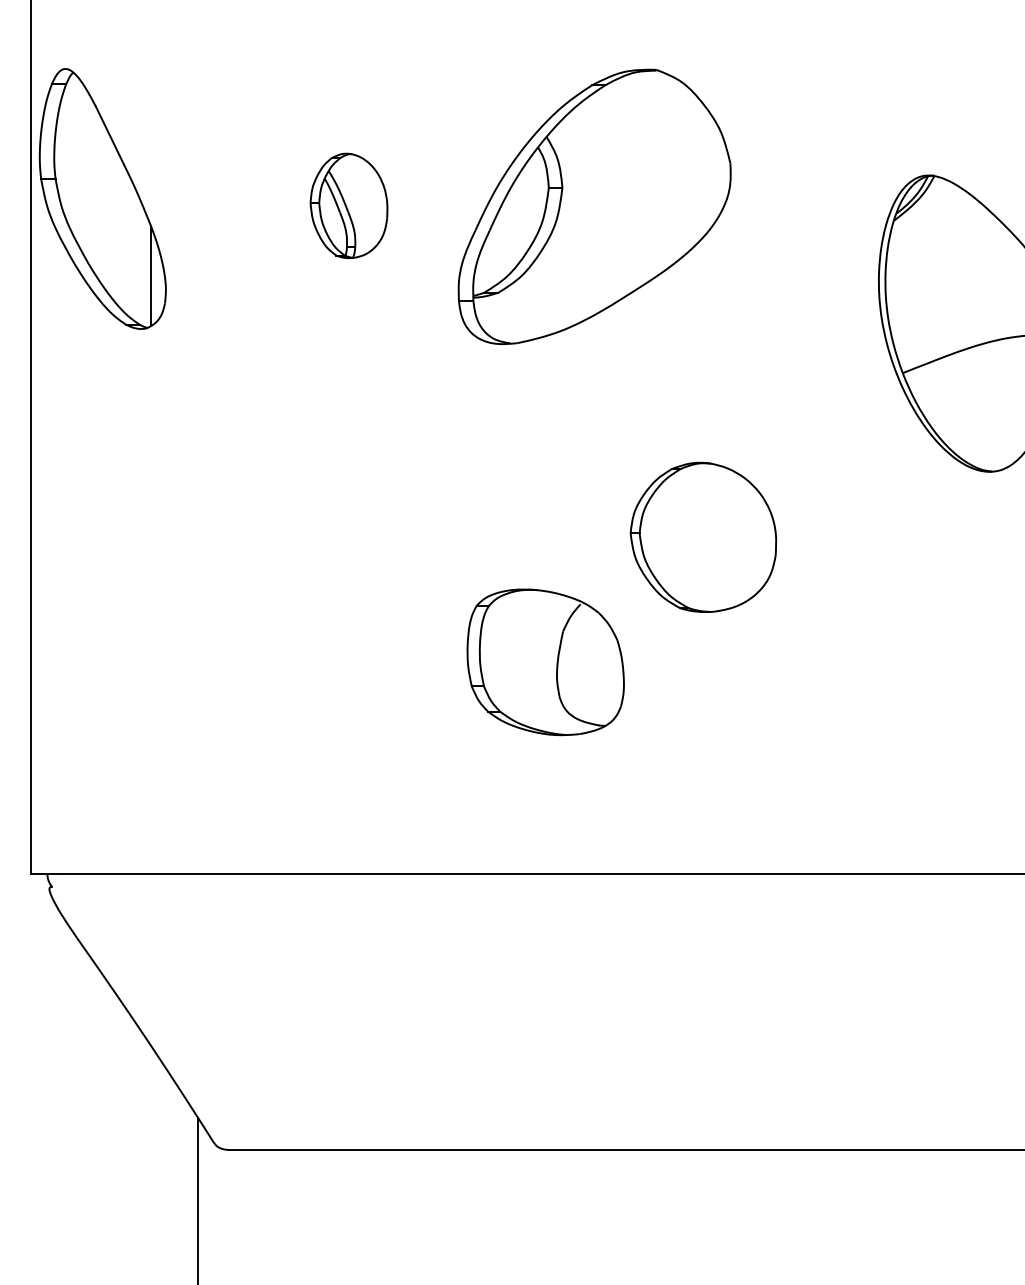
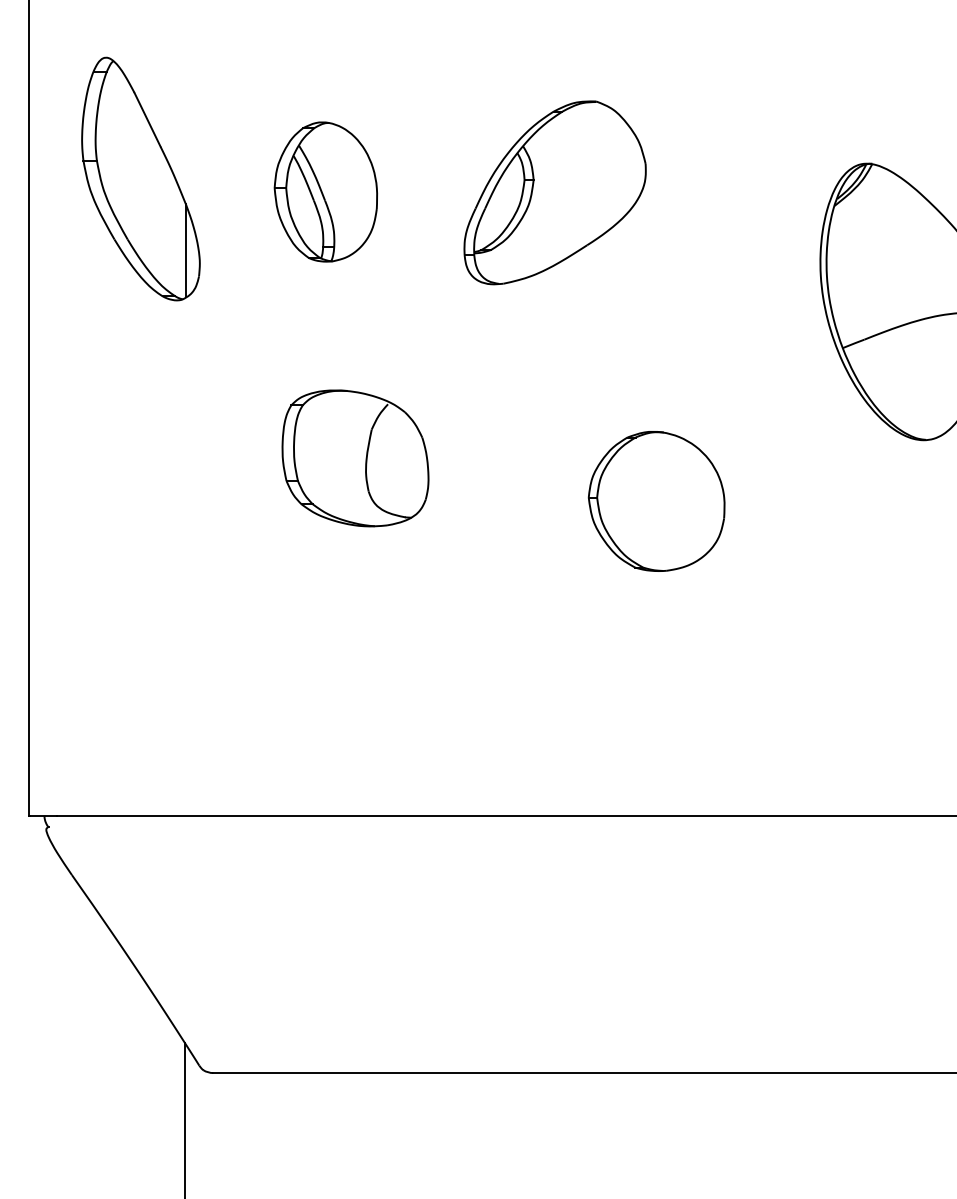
part: (102, 198) -> (140, 178), moved
part: (348, 205) -> (325, 191), size x1.43
part: (594, 206) -> (555, 192), size x0.71
part: (545, 662) -> (355, 458), moved

